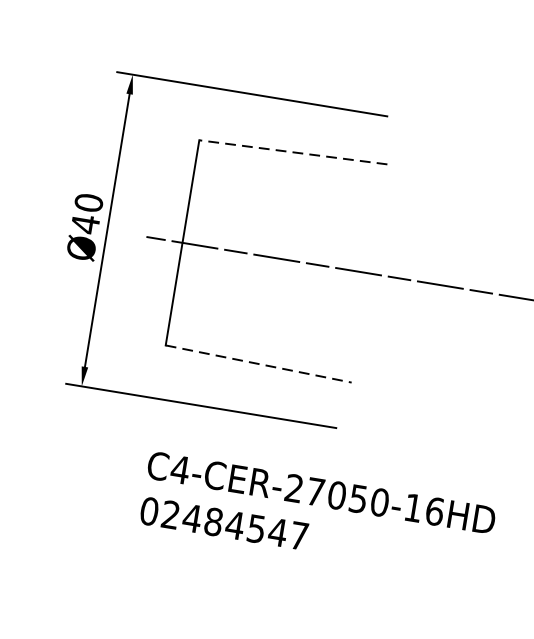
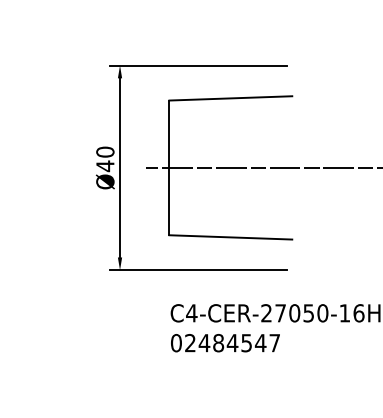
line: (292, 152) -> (230, 98), dashed -> solid
line: (259, 364) -> (231, 237), dashed -> solid

